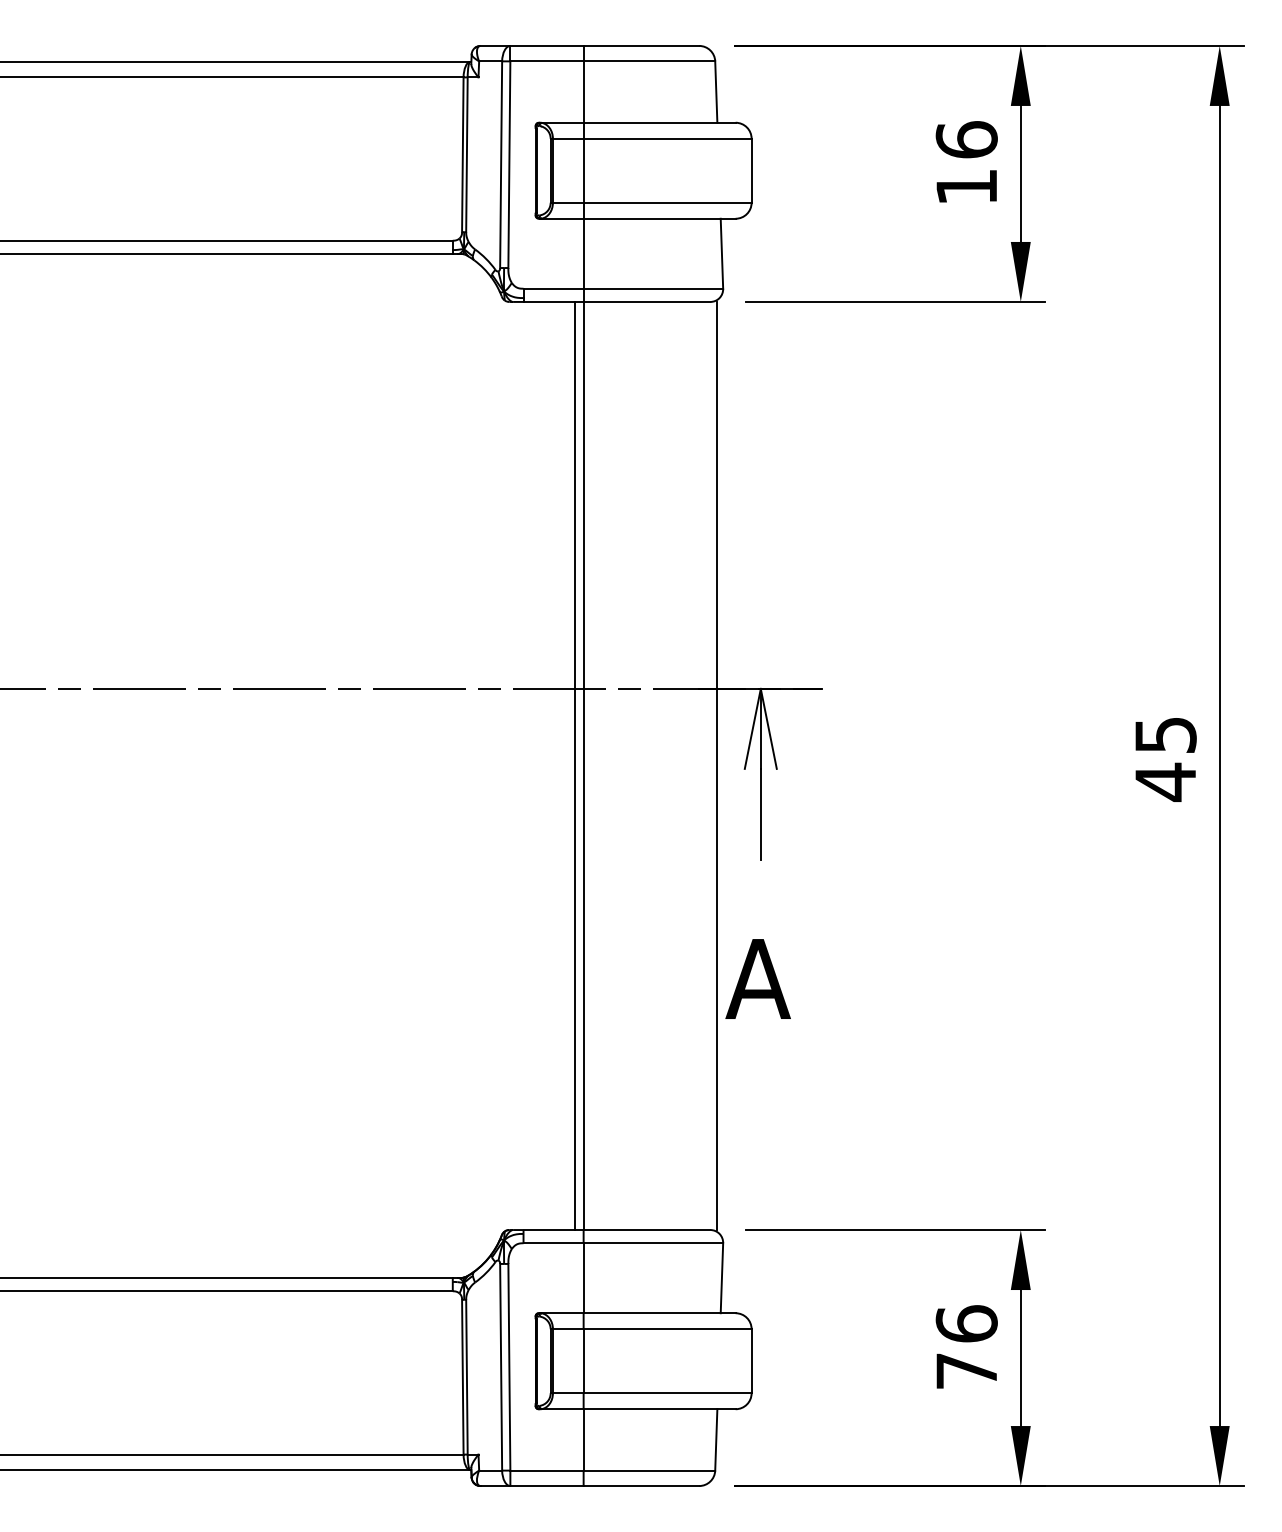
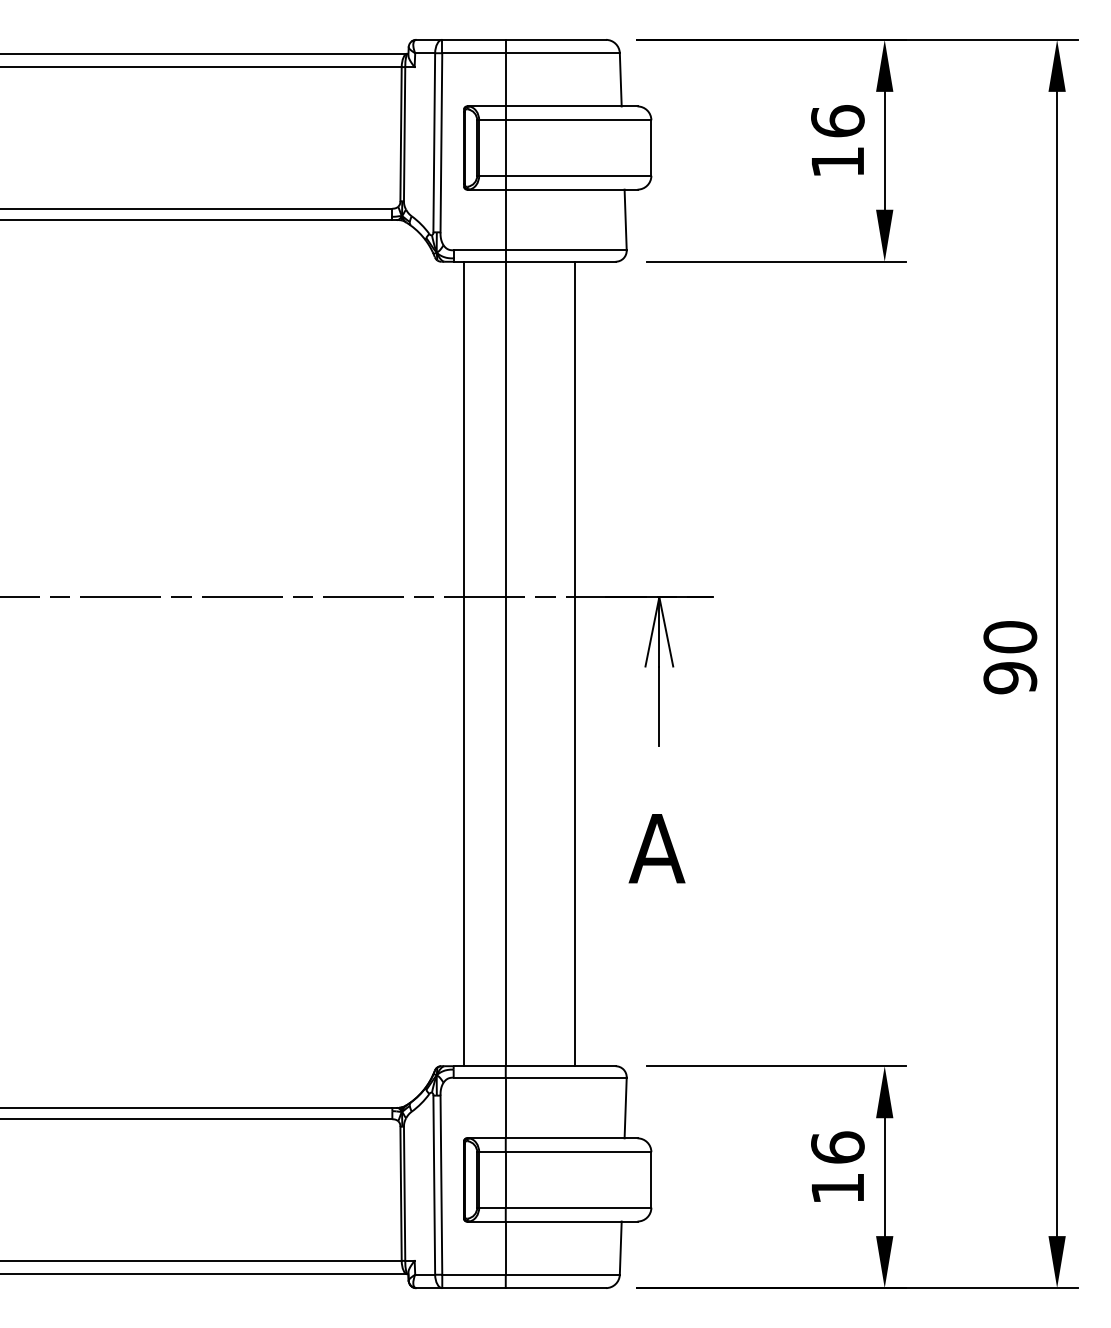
text: (1165, 758) -> (1010, 657), 45 -> 90
line: (574, 765) -> (464, 663), moved
line: (716, 765) -> (575, 663), moved
text: (966, 1370) -> (837, 1187), 76 -> 16

